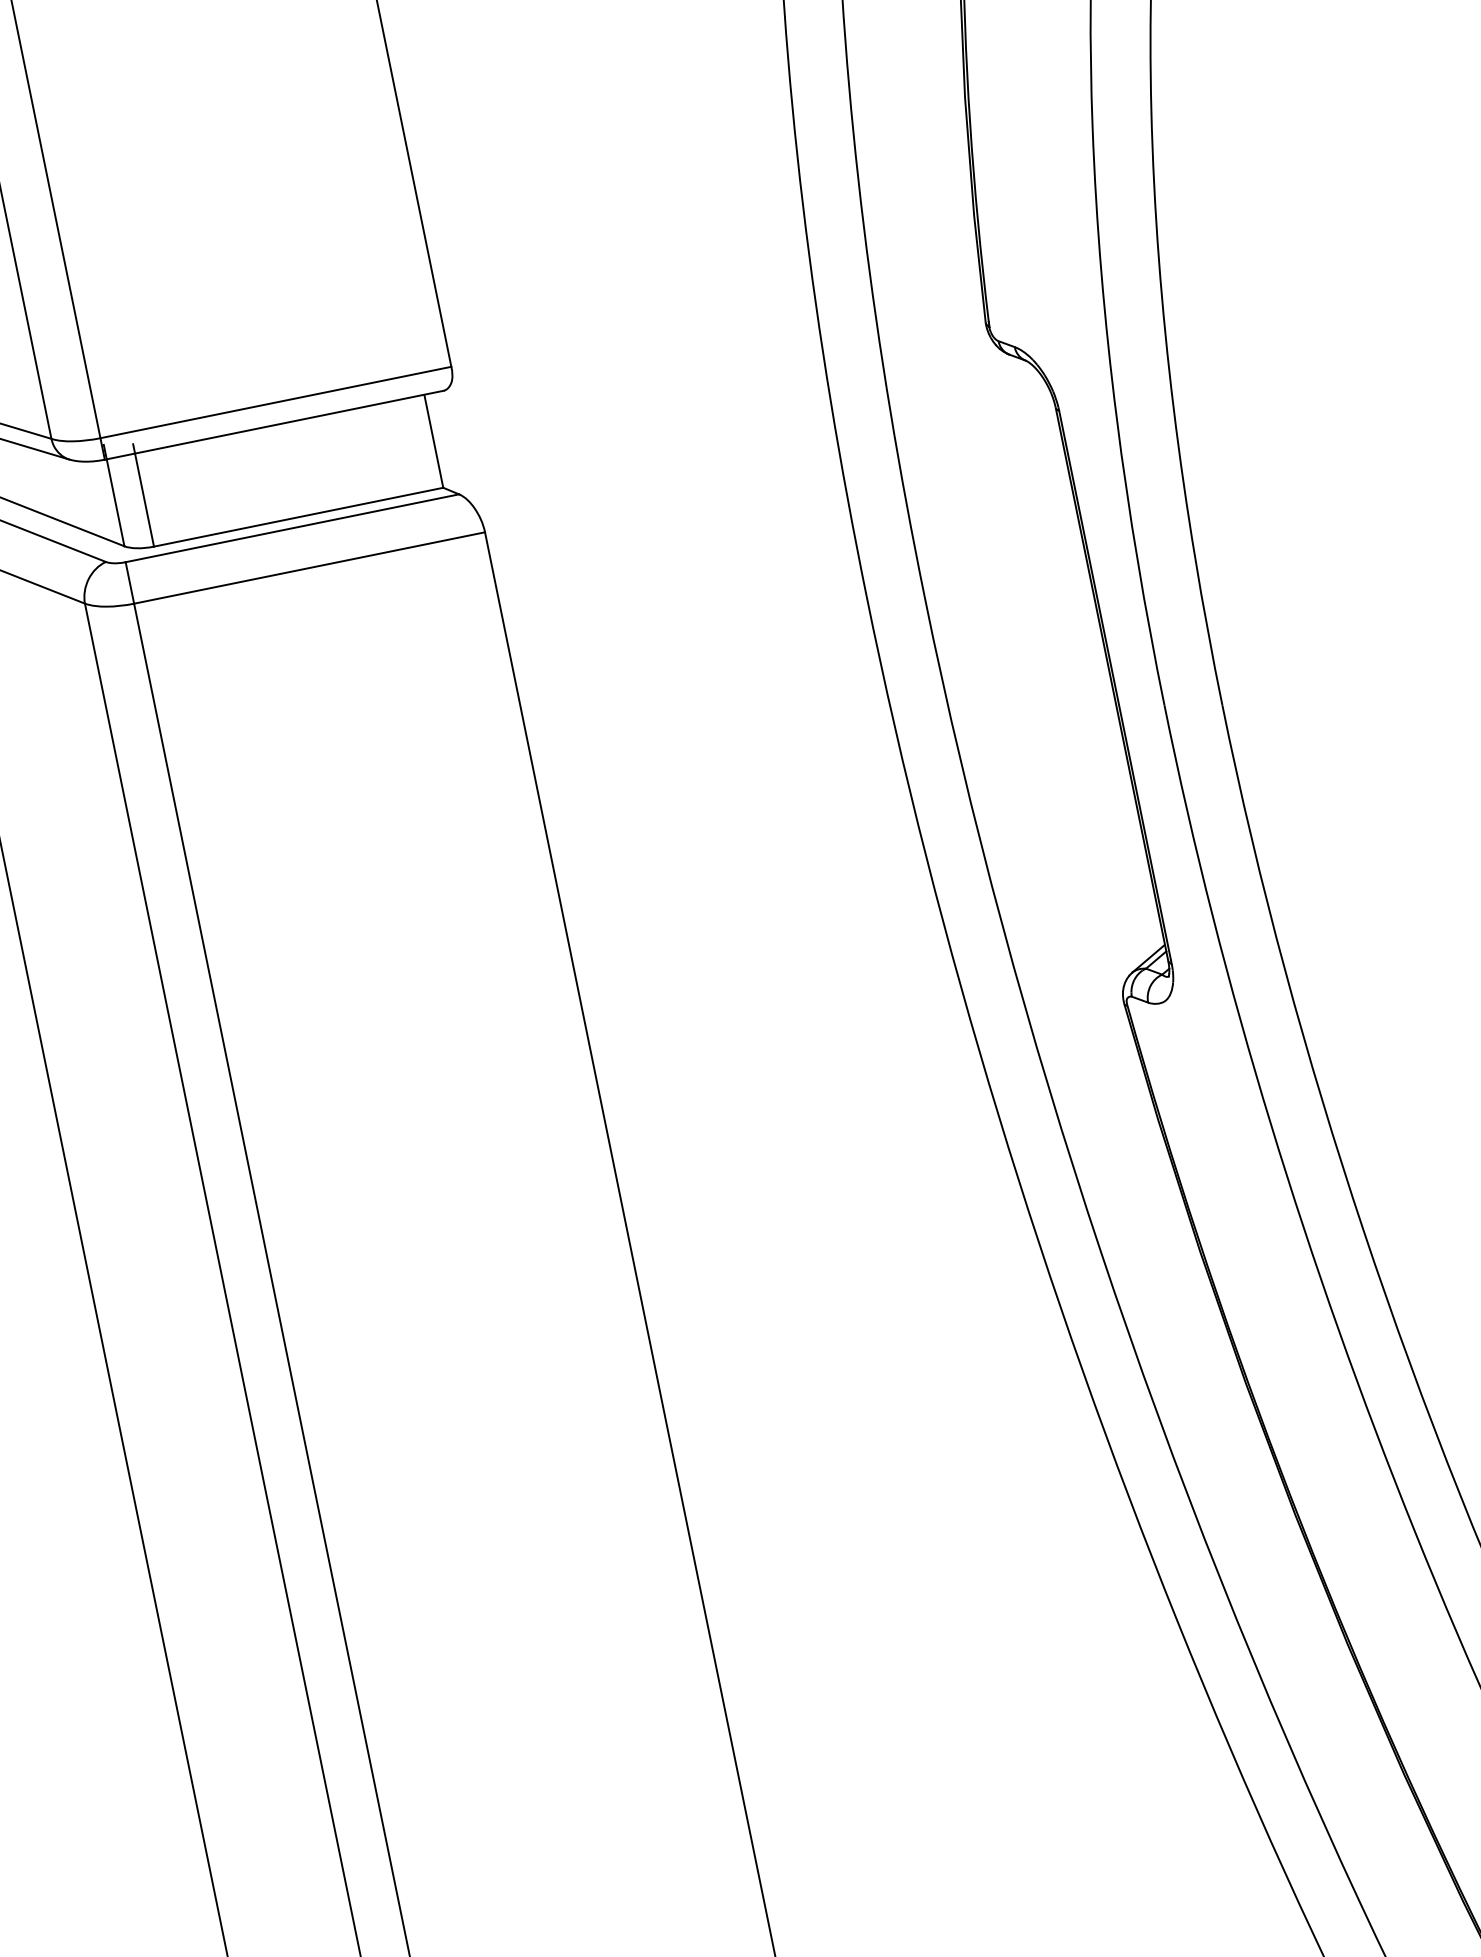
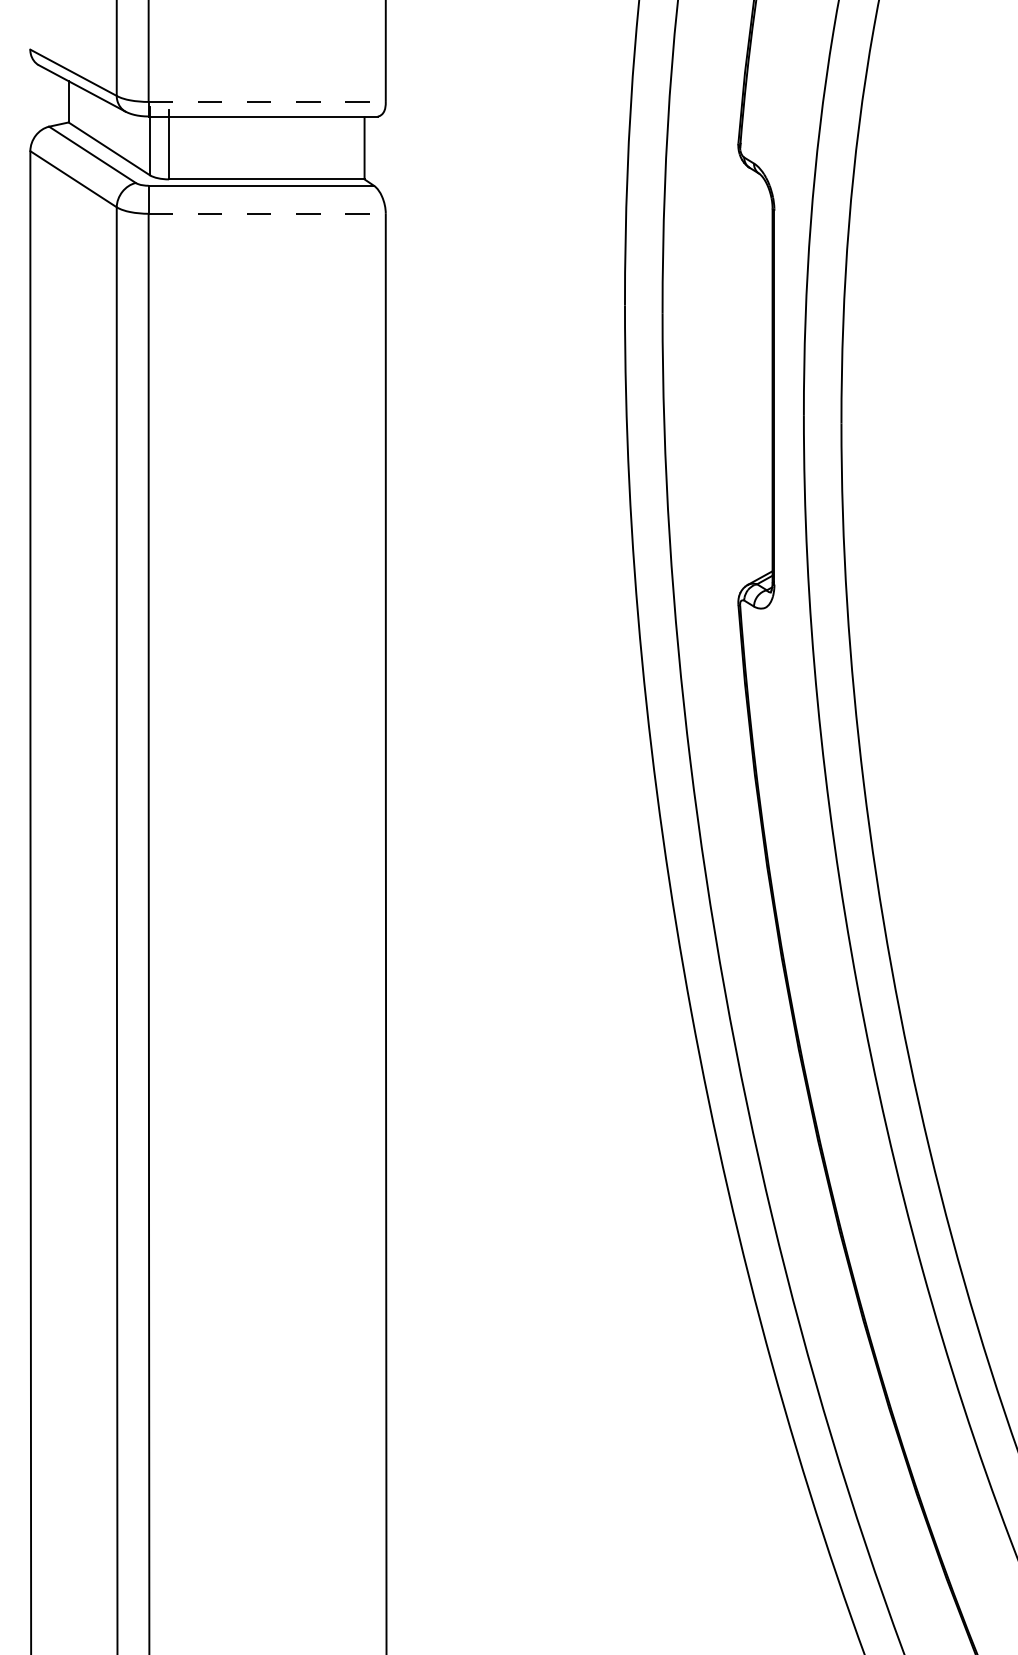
line: (276, 401) -> (267, 101), solid -> dashed
line: (309, 567) -> (267, 213), solid -> dashed

